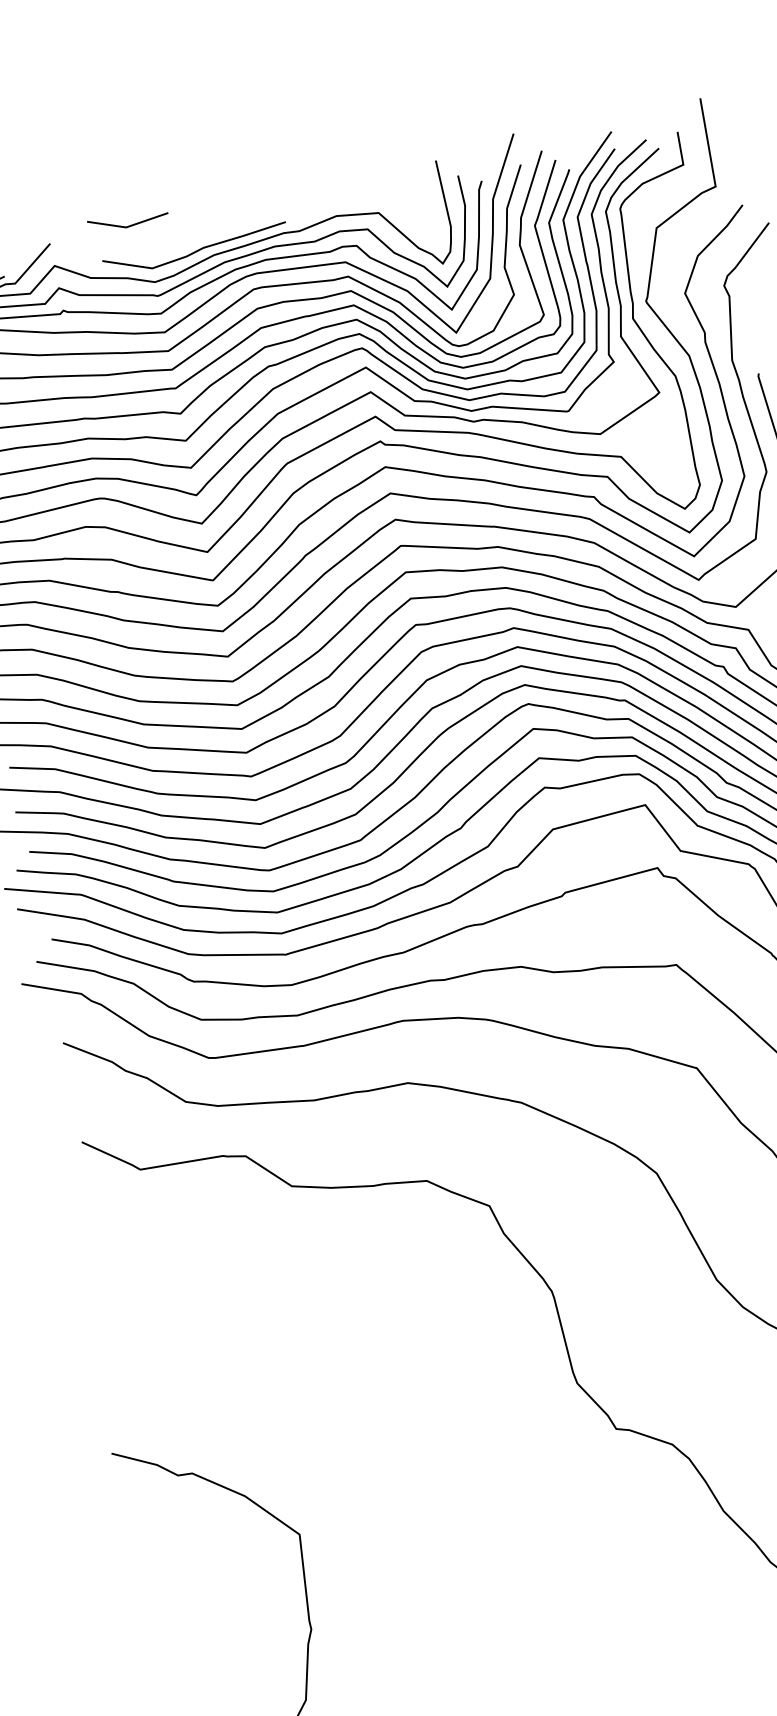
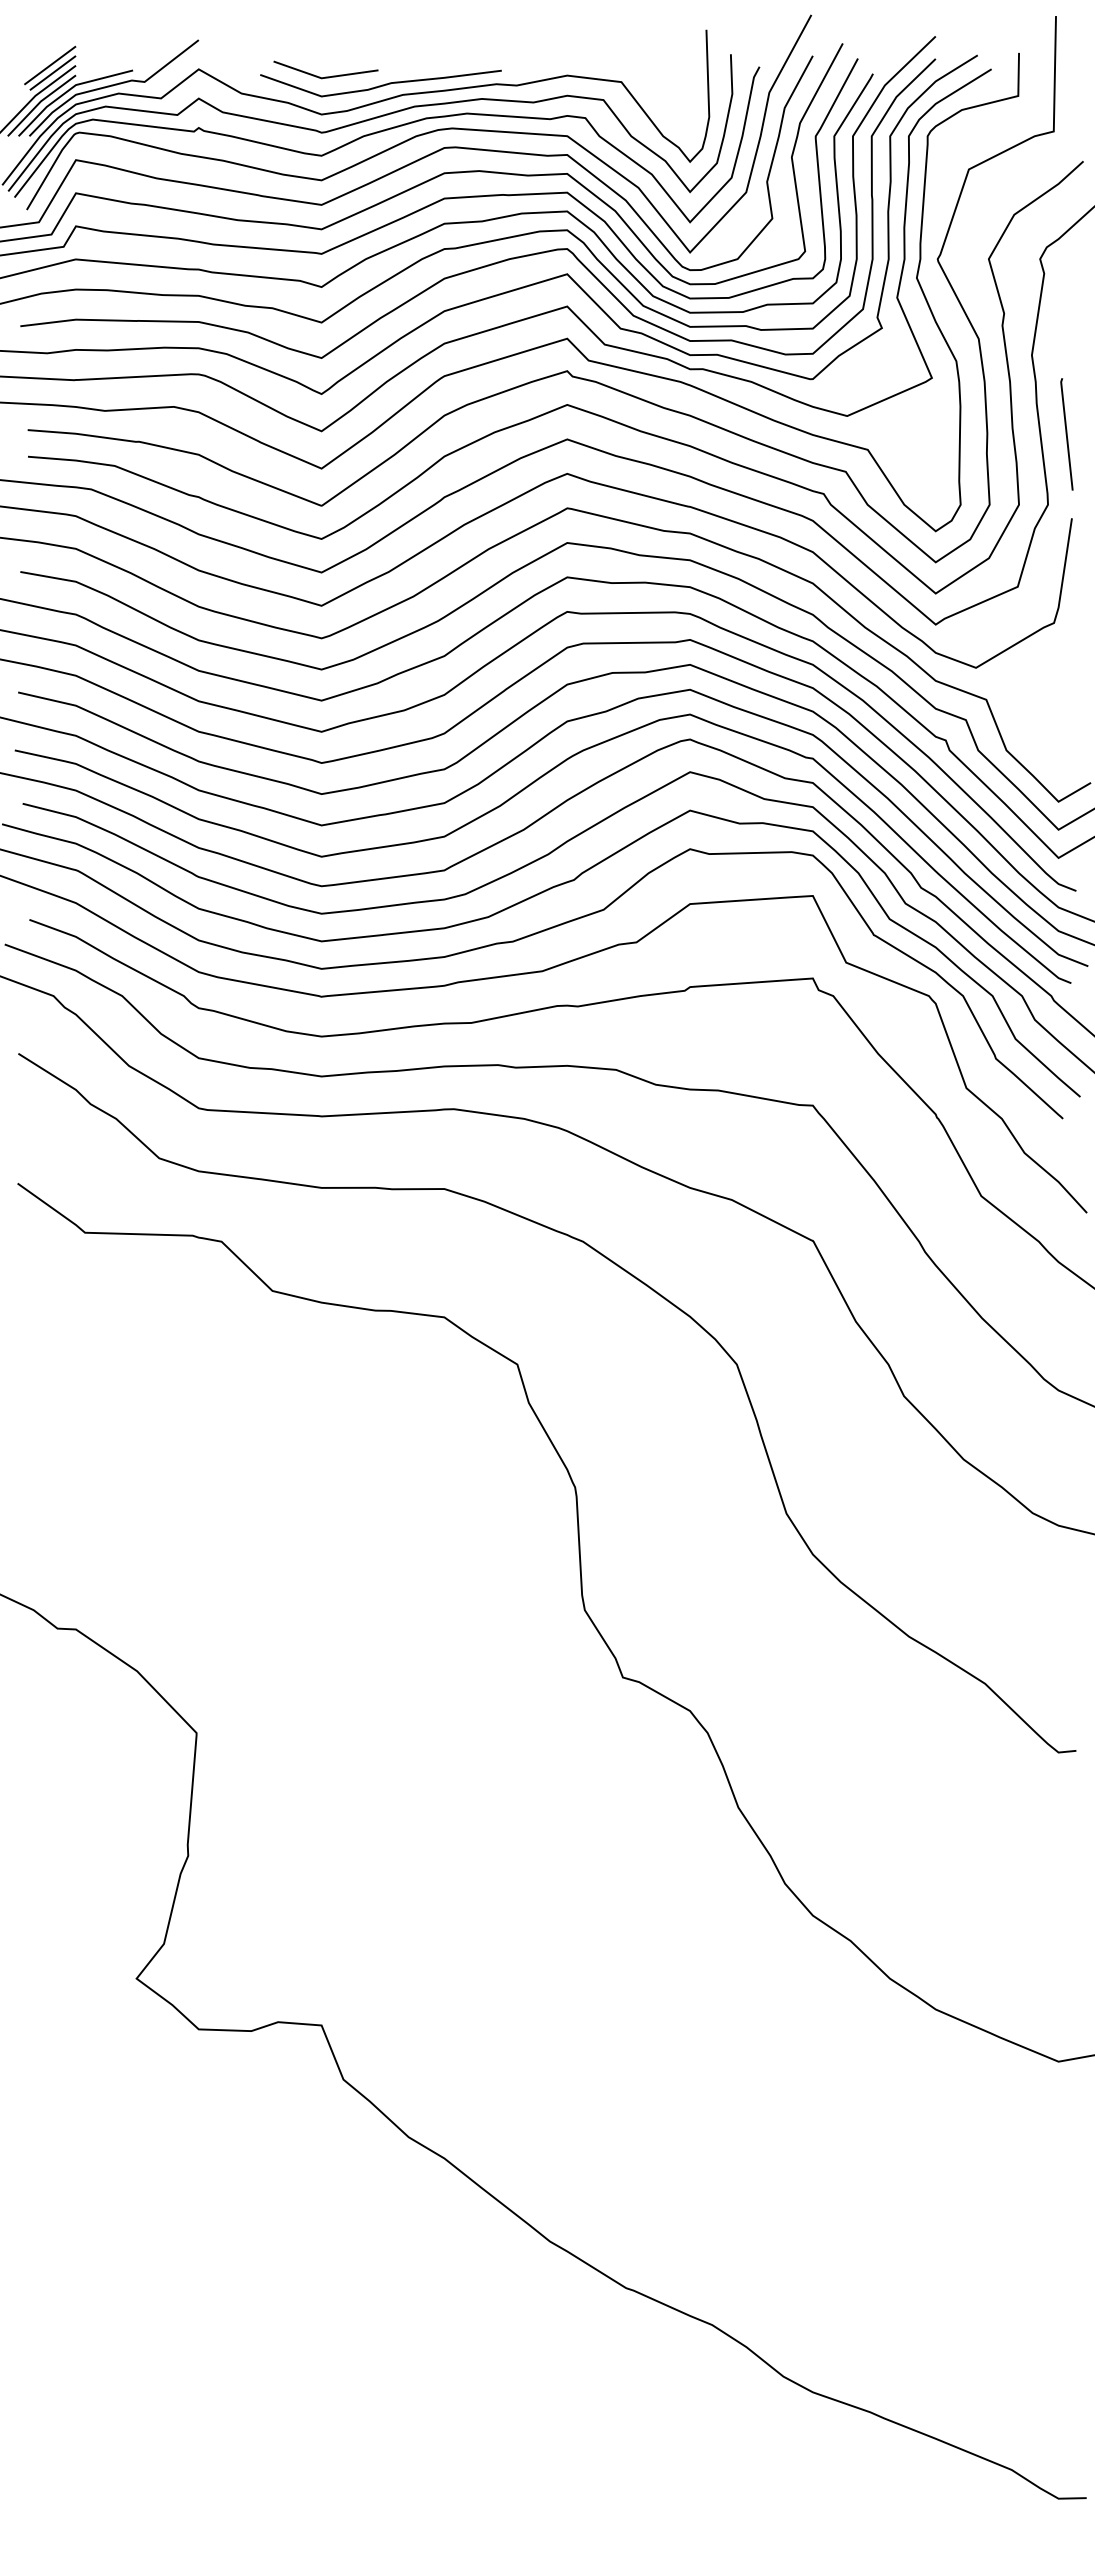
line: (128, 225) -> (325, 76), moved

